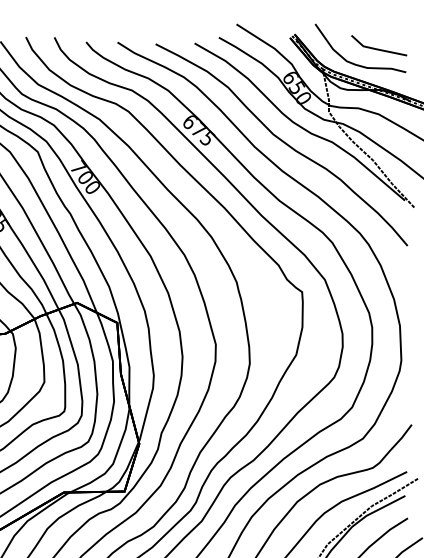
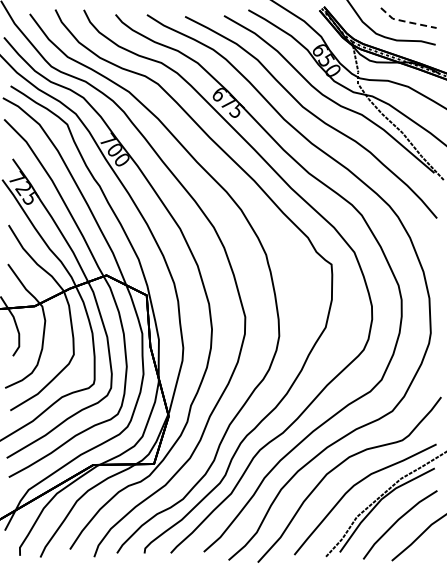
line: (377, 49) -> (406, 21), solid -> dashed

